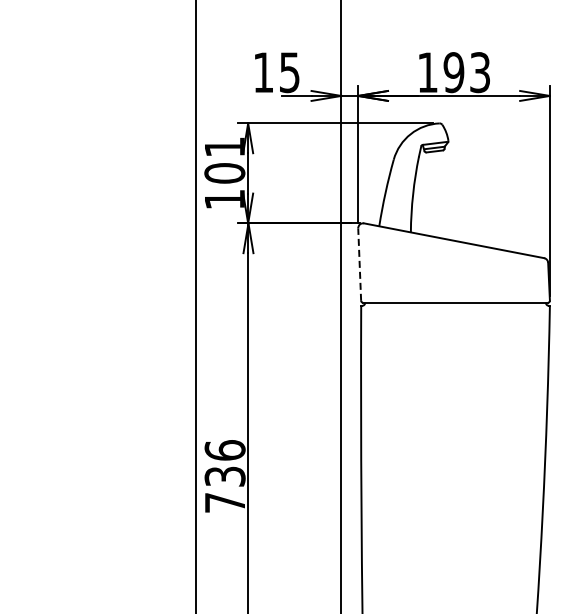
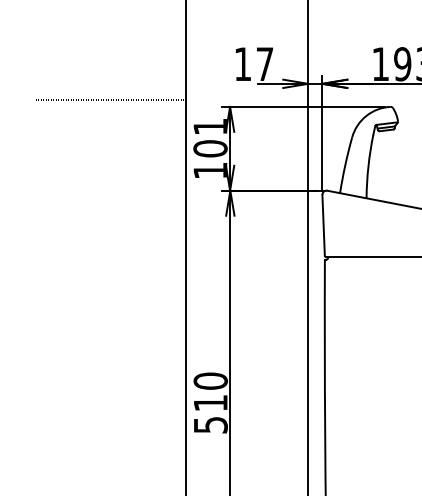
text: (289, 72) -> (264, 64), 15 -> 17
line: (106, 115) -> (111, 100), added
line: (359, 264) -> (323, 225), dashed -> solid
text: (224, 476) -> (210, 403), 736 -> 510

